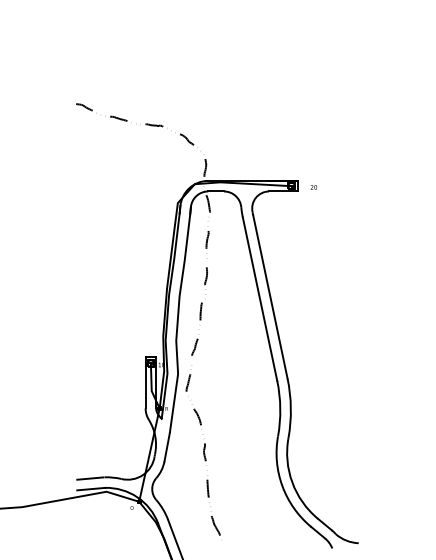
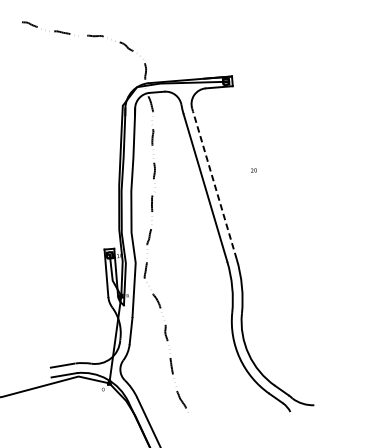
text: (313, 187) -> (253, 170), moved
line: (270, 296) -> (214, 184), solid -> dashed

